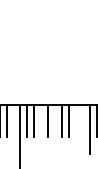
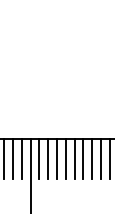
line: (13, 120) -> (21, 158), added
line: (41, 120) -> (57, 158), added
line: (55, 120) -> (75, 158), added
line: (75, 120) -> (100, 158), added
line: (82, 120) -> (109, 158), added

